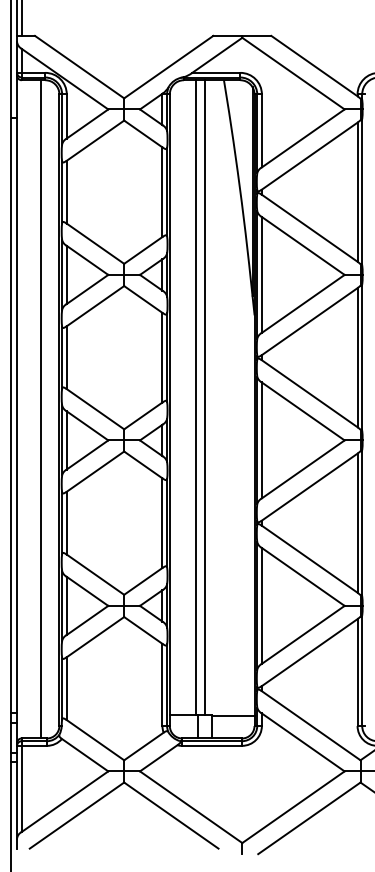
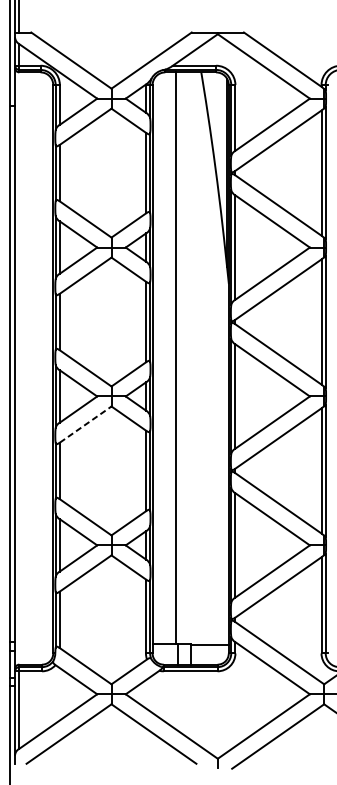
line: (205, 397) -> (184, 357), removed
line: (40, 409) -> (36, 368), removed
line: (95, 471) -> (85, 424), solid -> dashed

